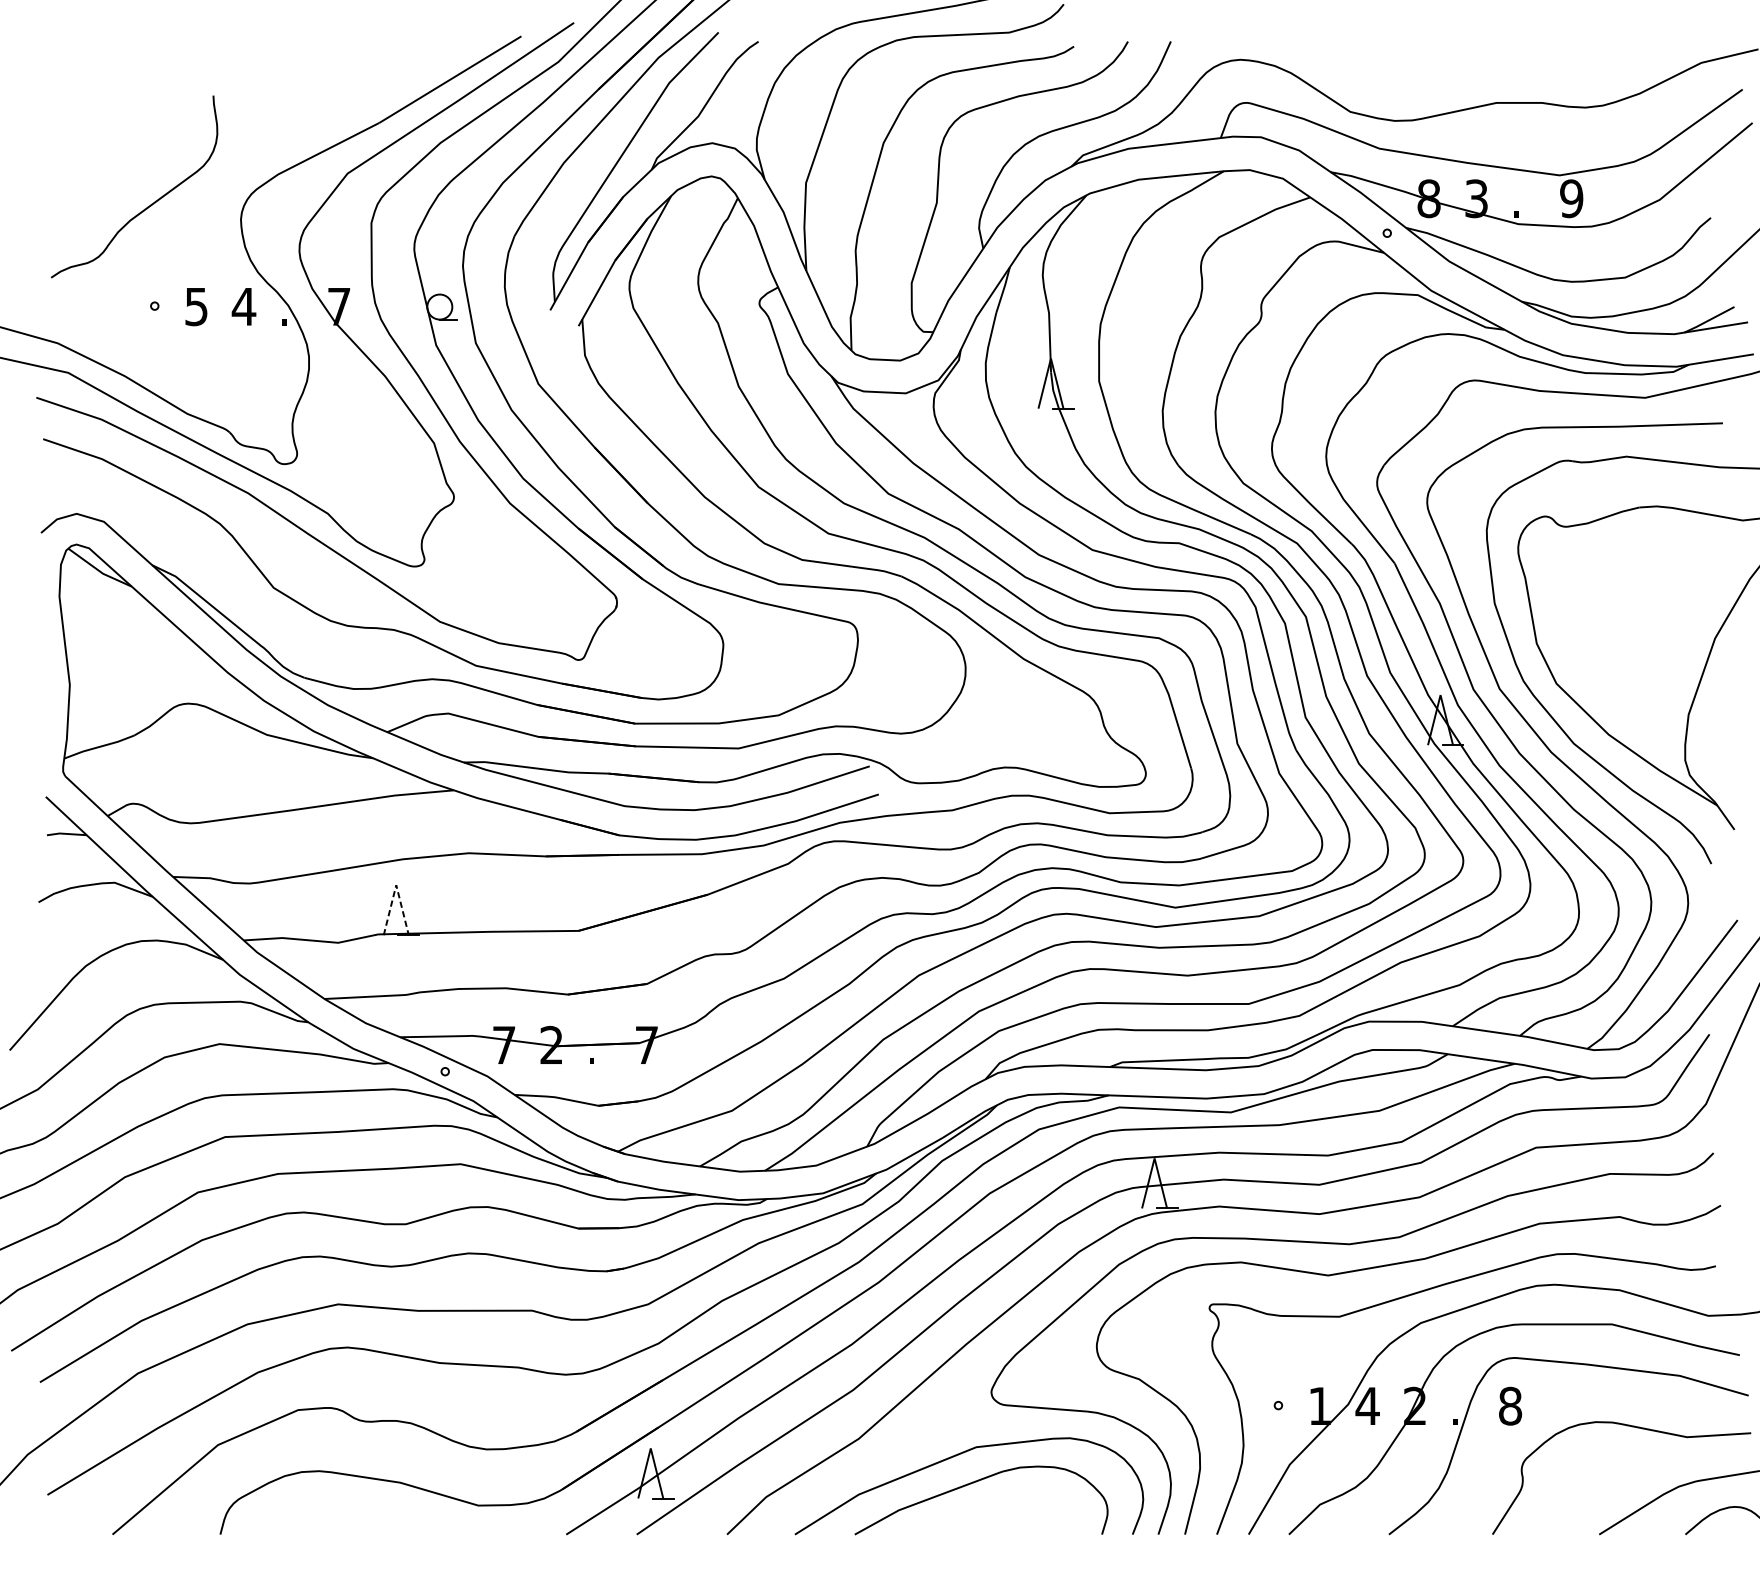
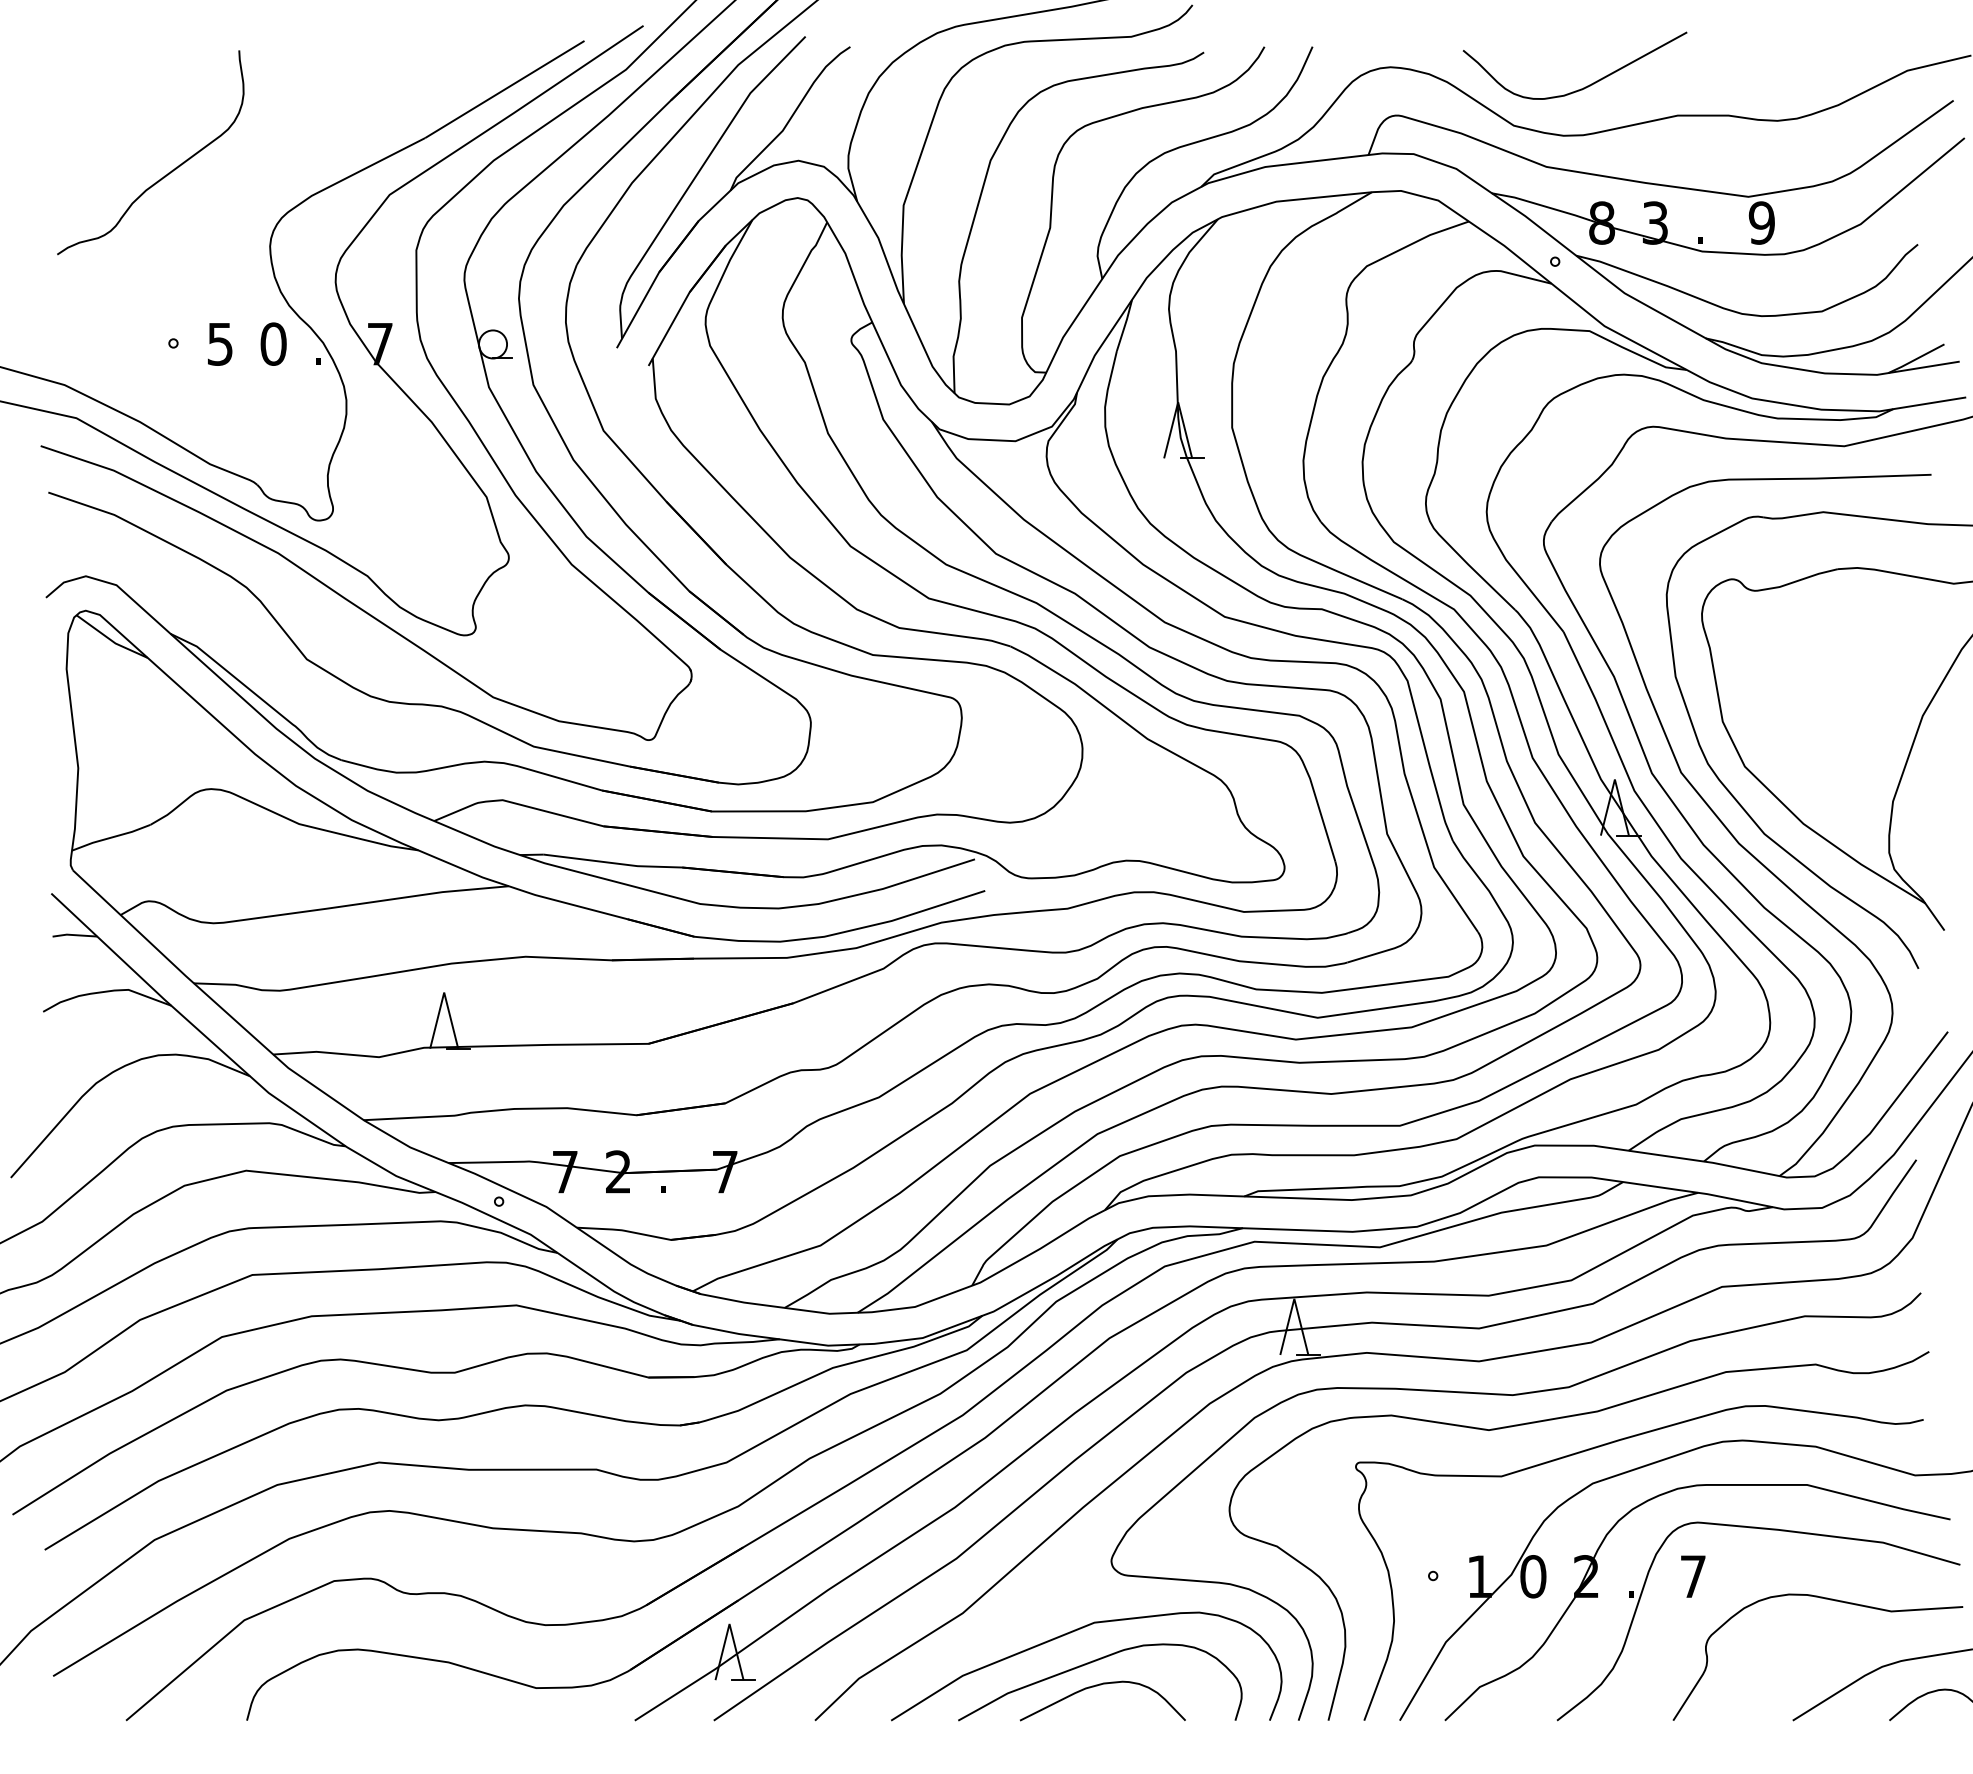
curve: (1414, 76) -> (1585, 86), added
curve: (150, 204) -> (168, 172), moved
text: (244, 306) -> (273, 343), 4 -> 0
line: (396, 885) -> (444, 992), dashed -> solid
text: (1367, 1406) -> (1532, 1576), 4 -> 0
text: (1510, 1406) -> (1693, 1576), 8 -> 7
curve: (979, 1504) -> (1097, 1686), added

